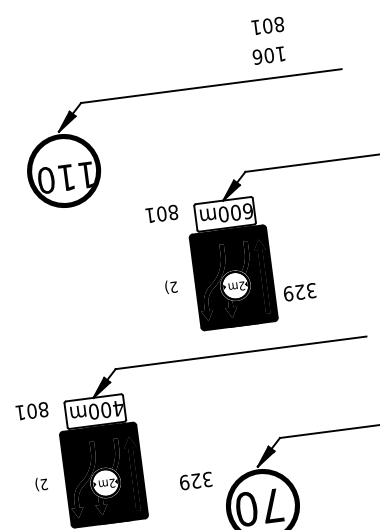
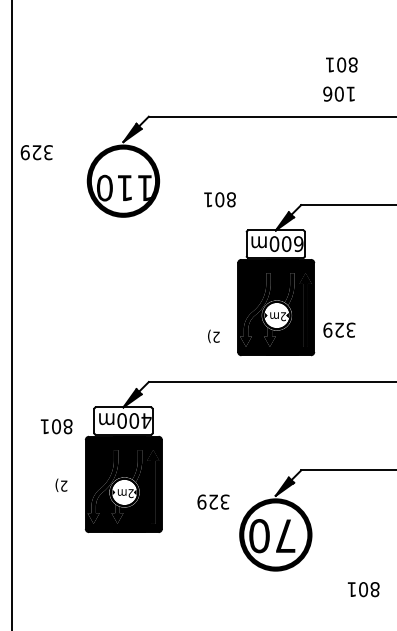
text: (161, 213) -> (219, 199), moved
text: (170, 286) -> (213, 336), moved
text: (32, 411) -> (56, 426), moved

